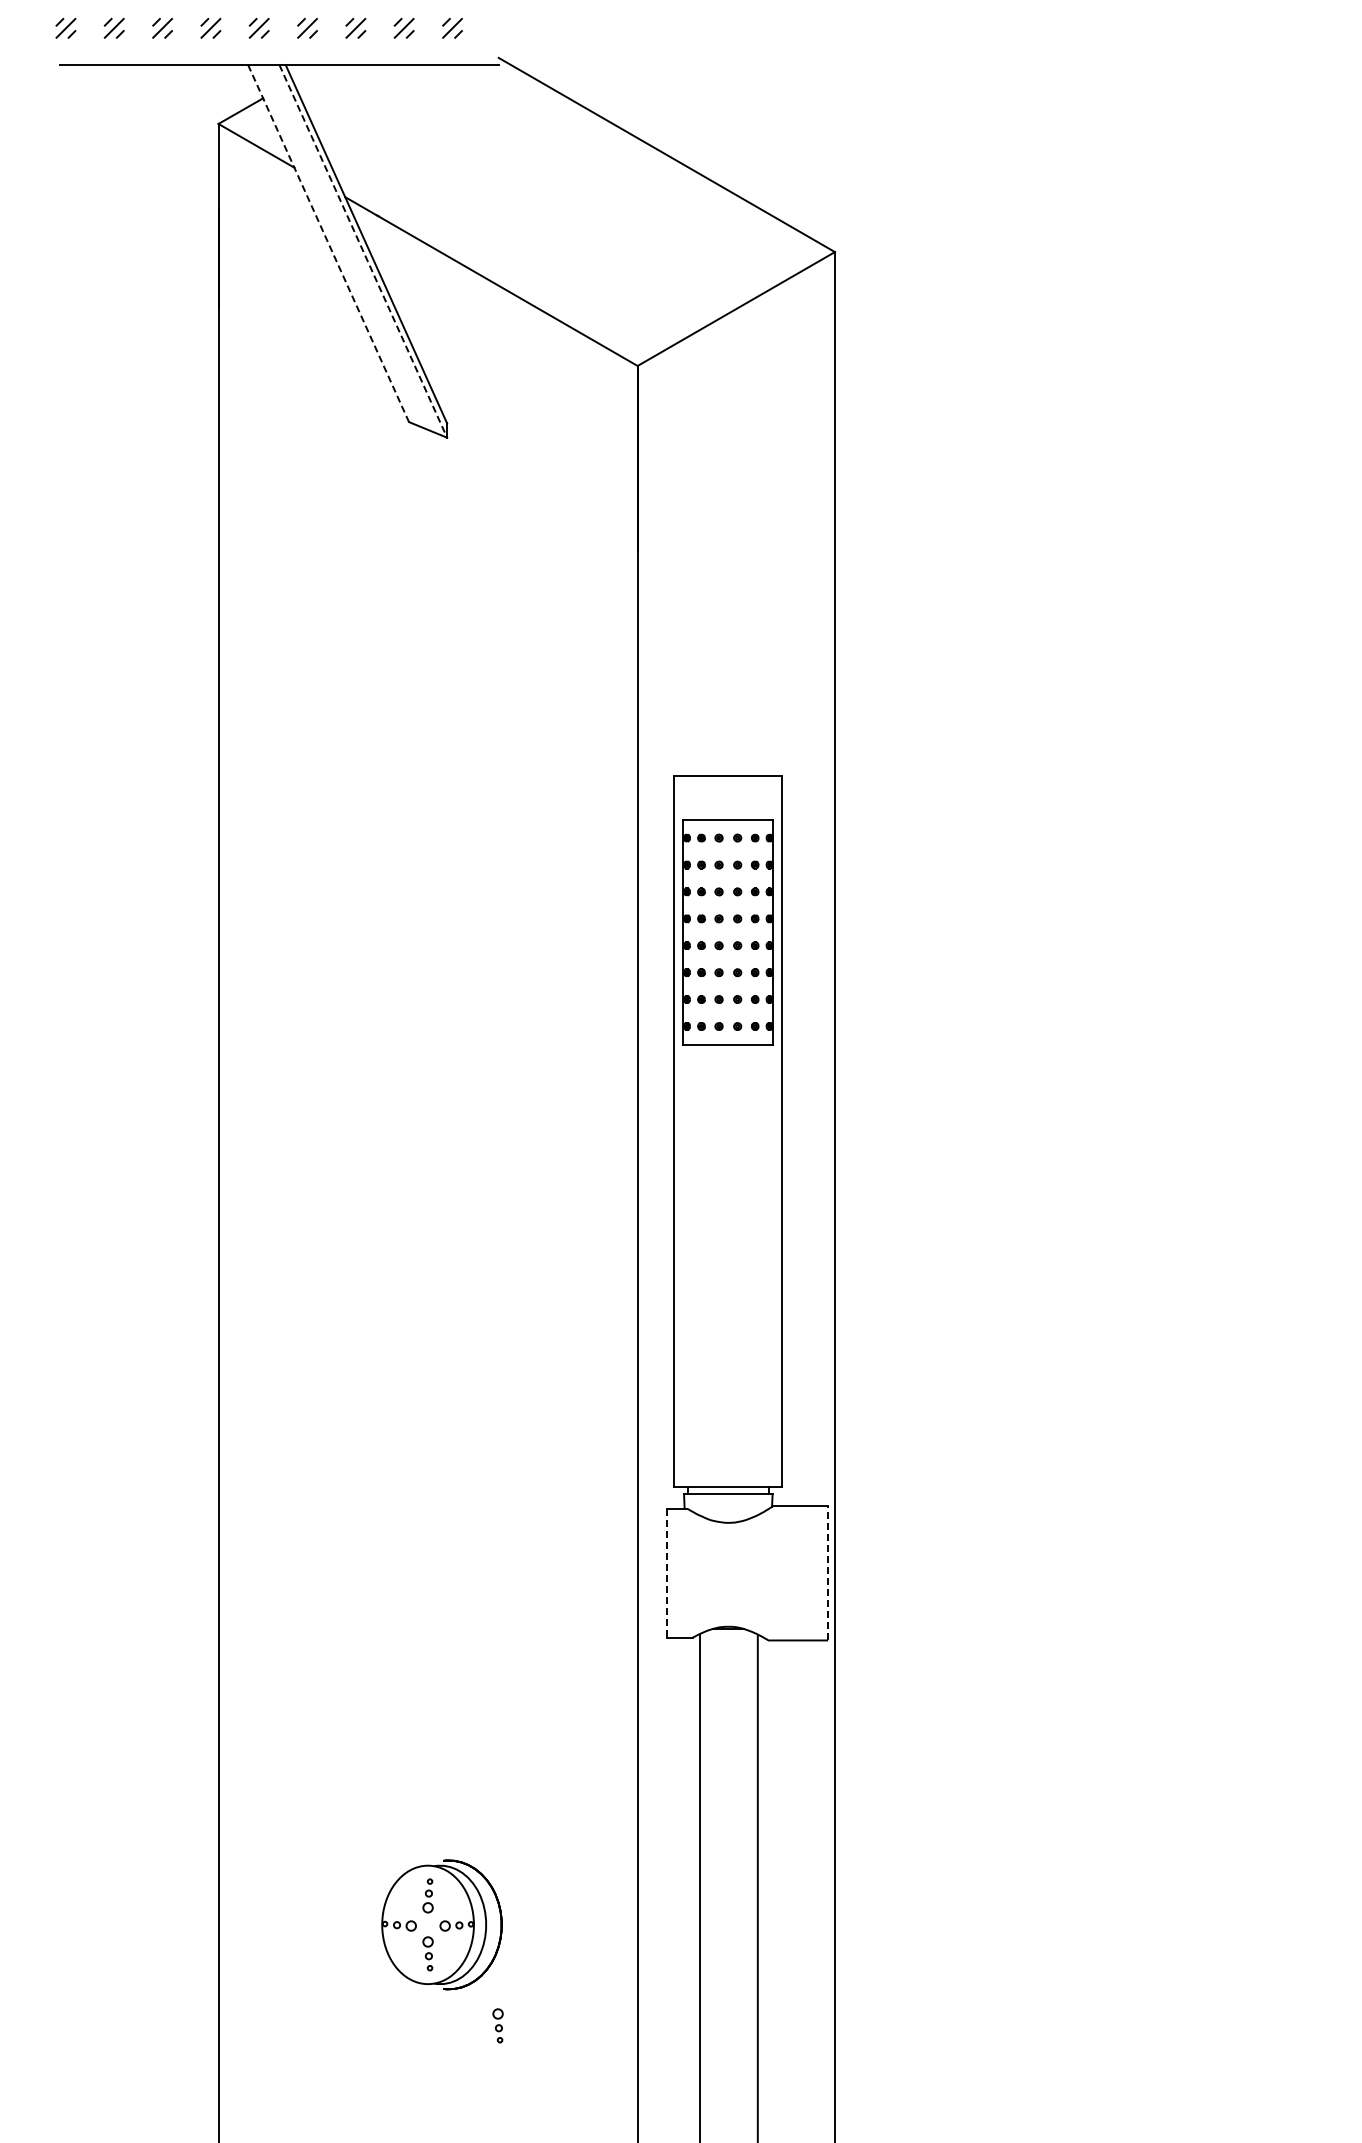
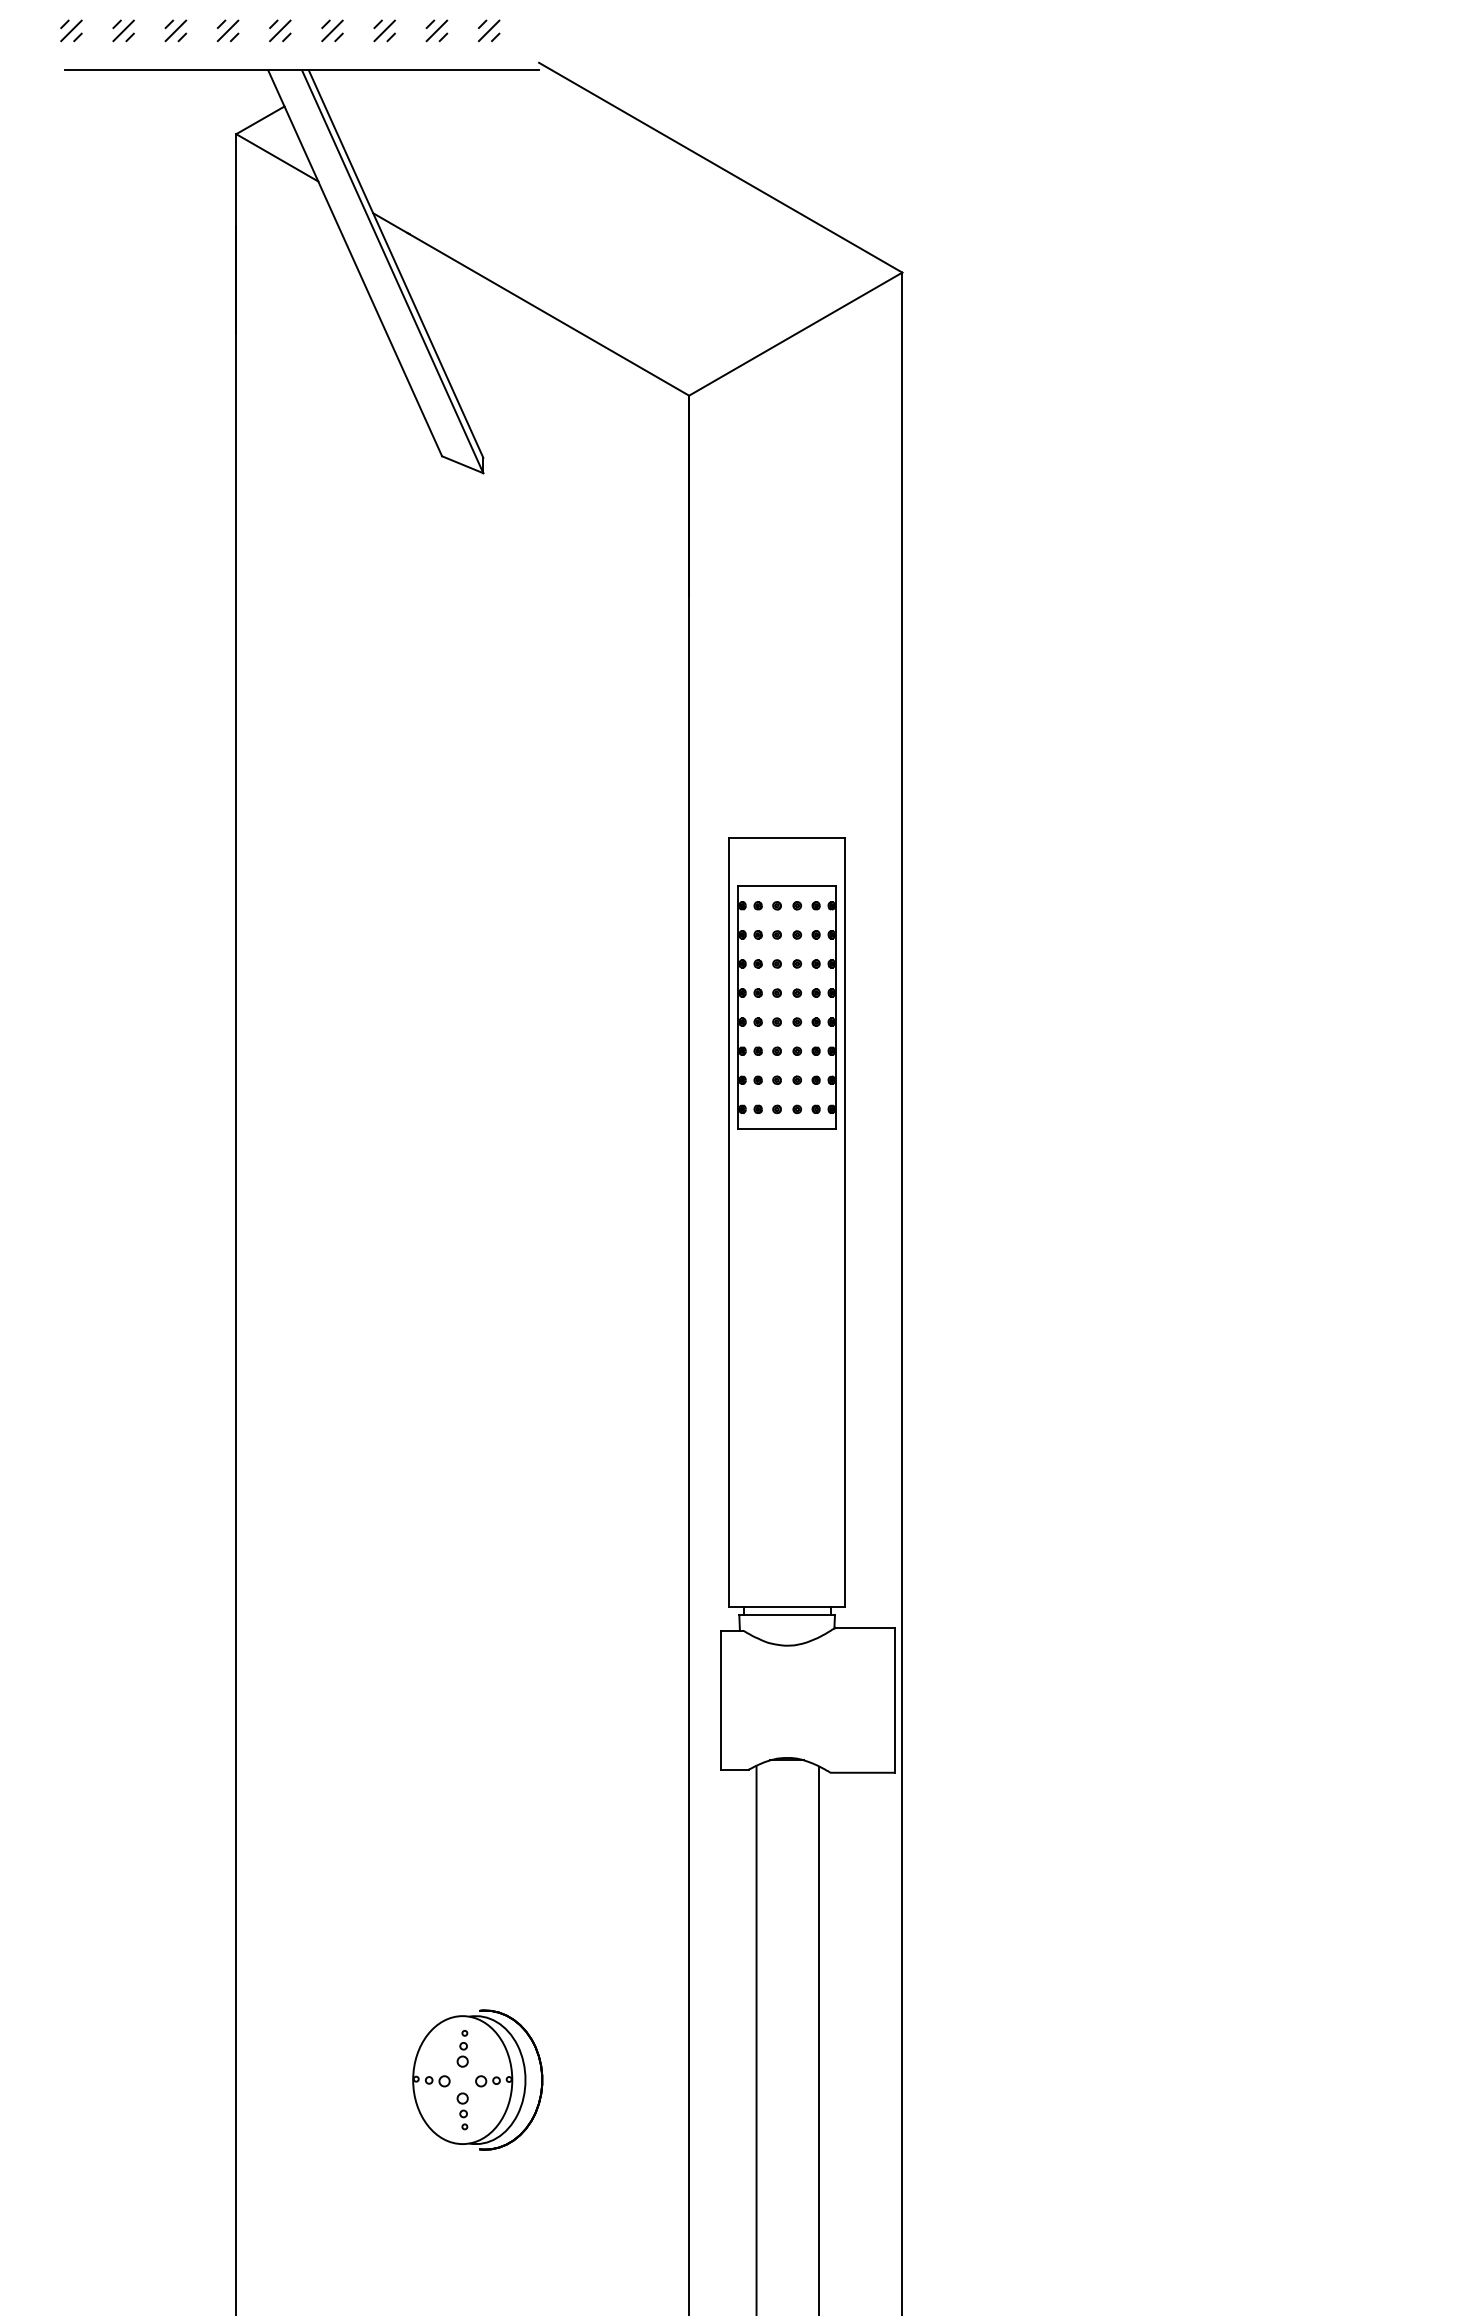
line: (328, 243) -> (355, 263), dashed -> solid
line: (363, 251) -> (392, 271), dashed -> solid
line: (828, 1572) -> (895, 1699), dashed -> solid
line: (666, 1573) -> (720, 1700), dashed -> solid
part: (497, 2025) -> (537, 2188), removed

